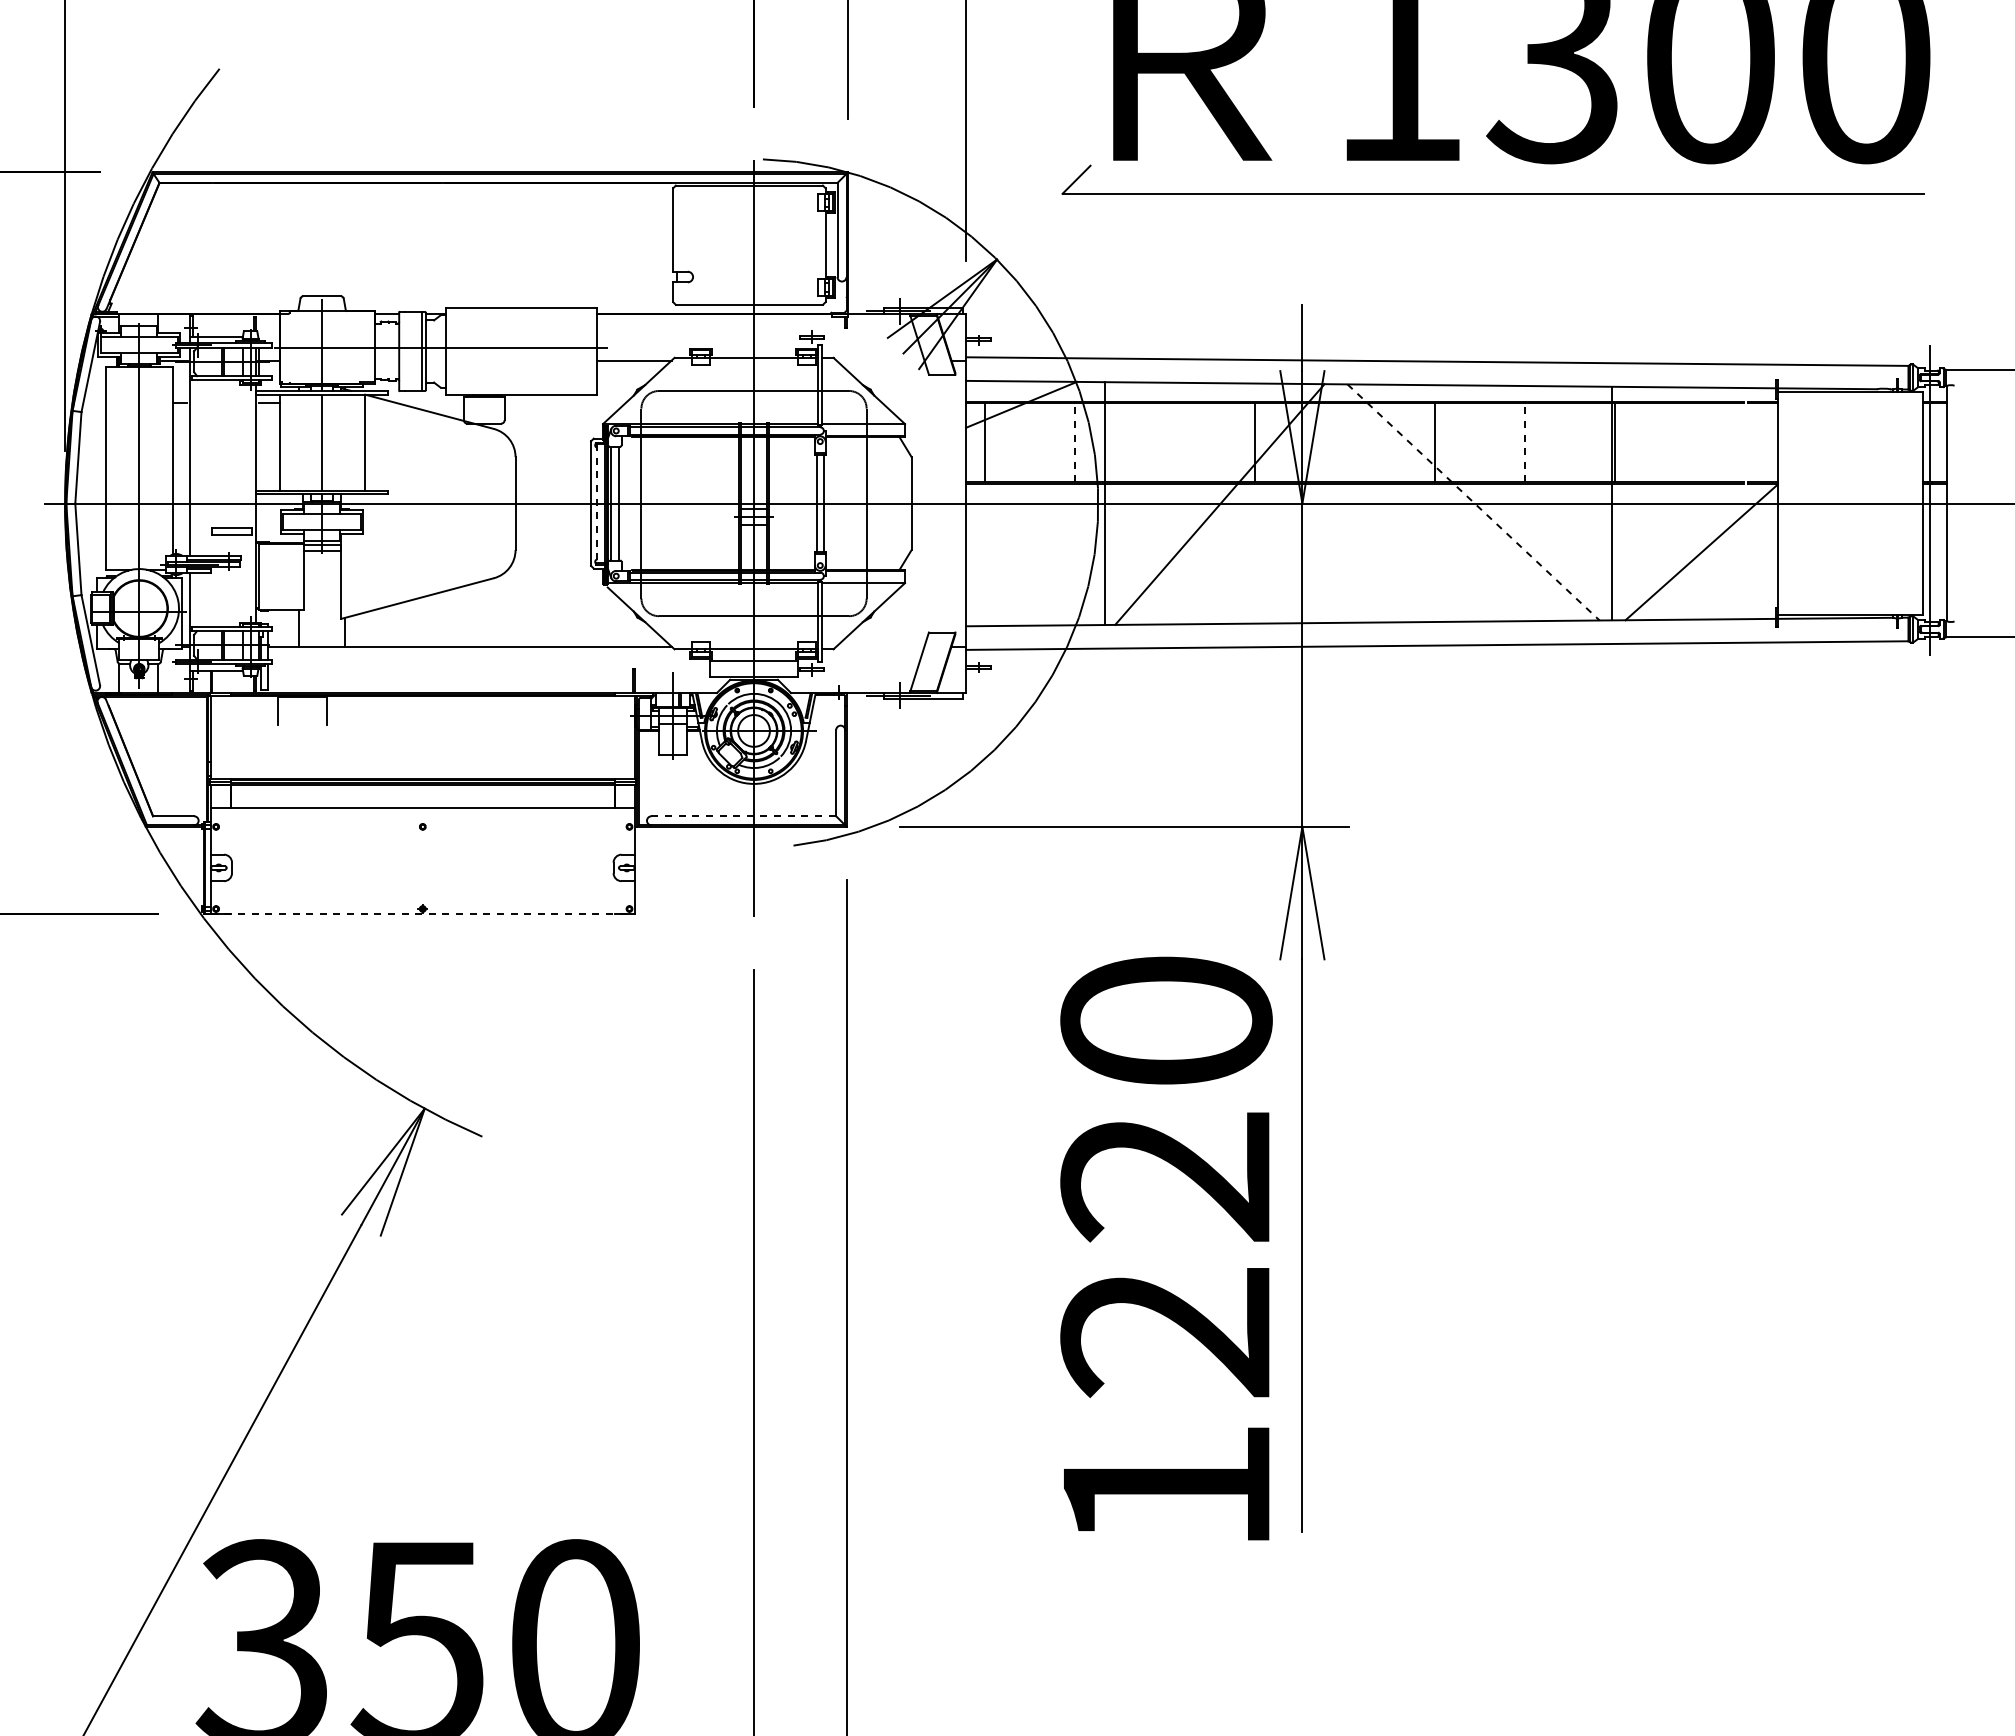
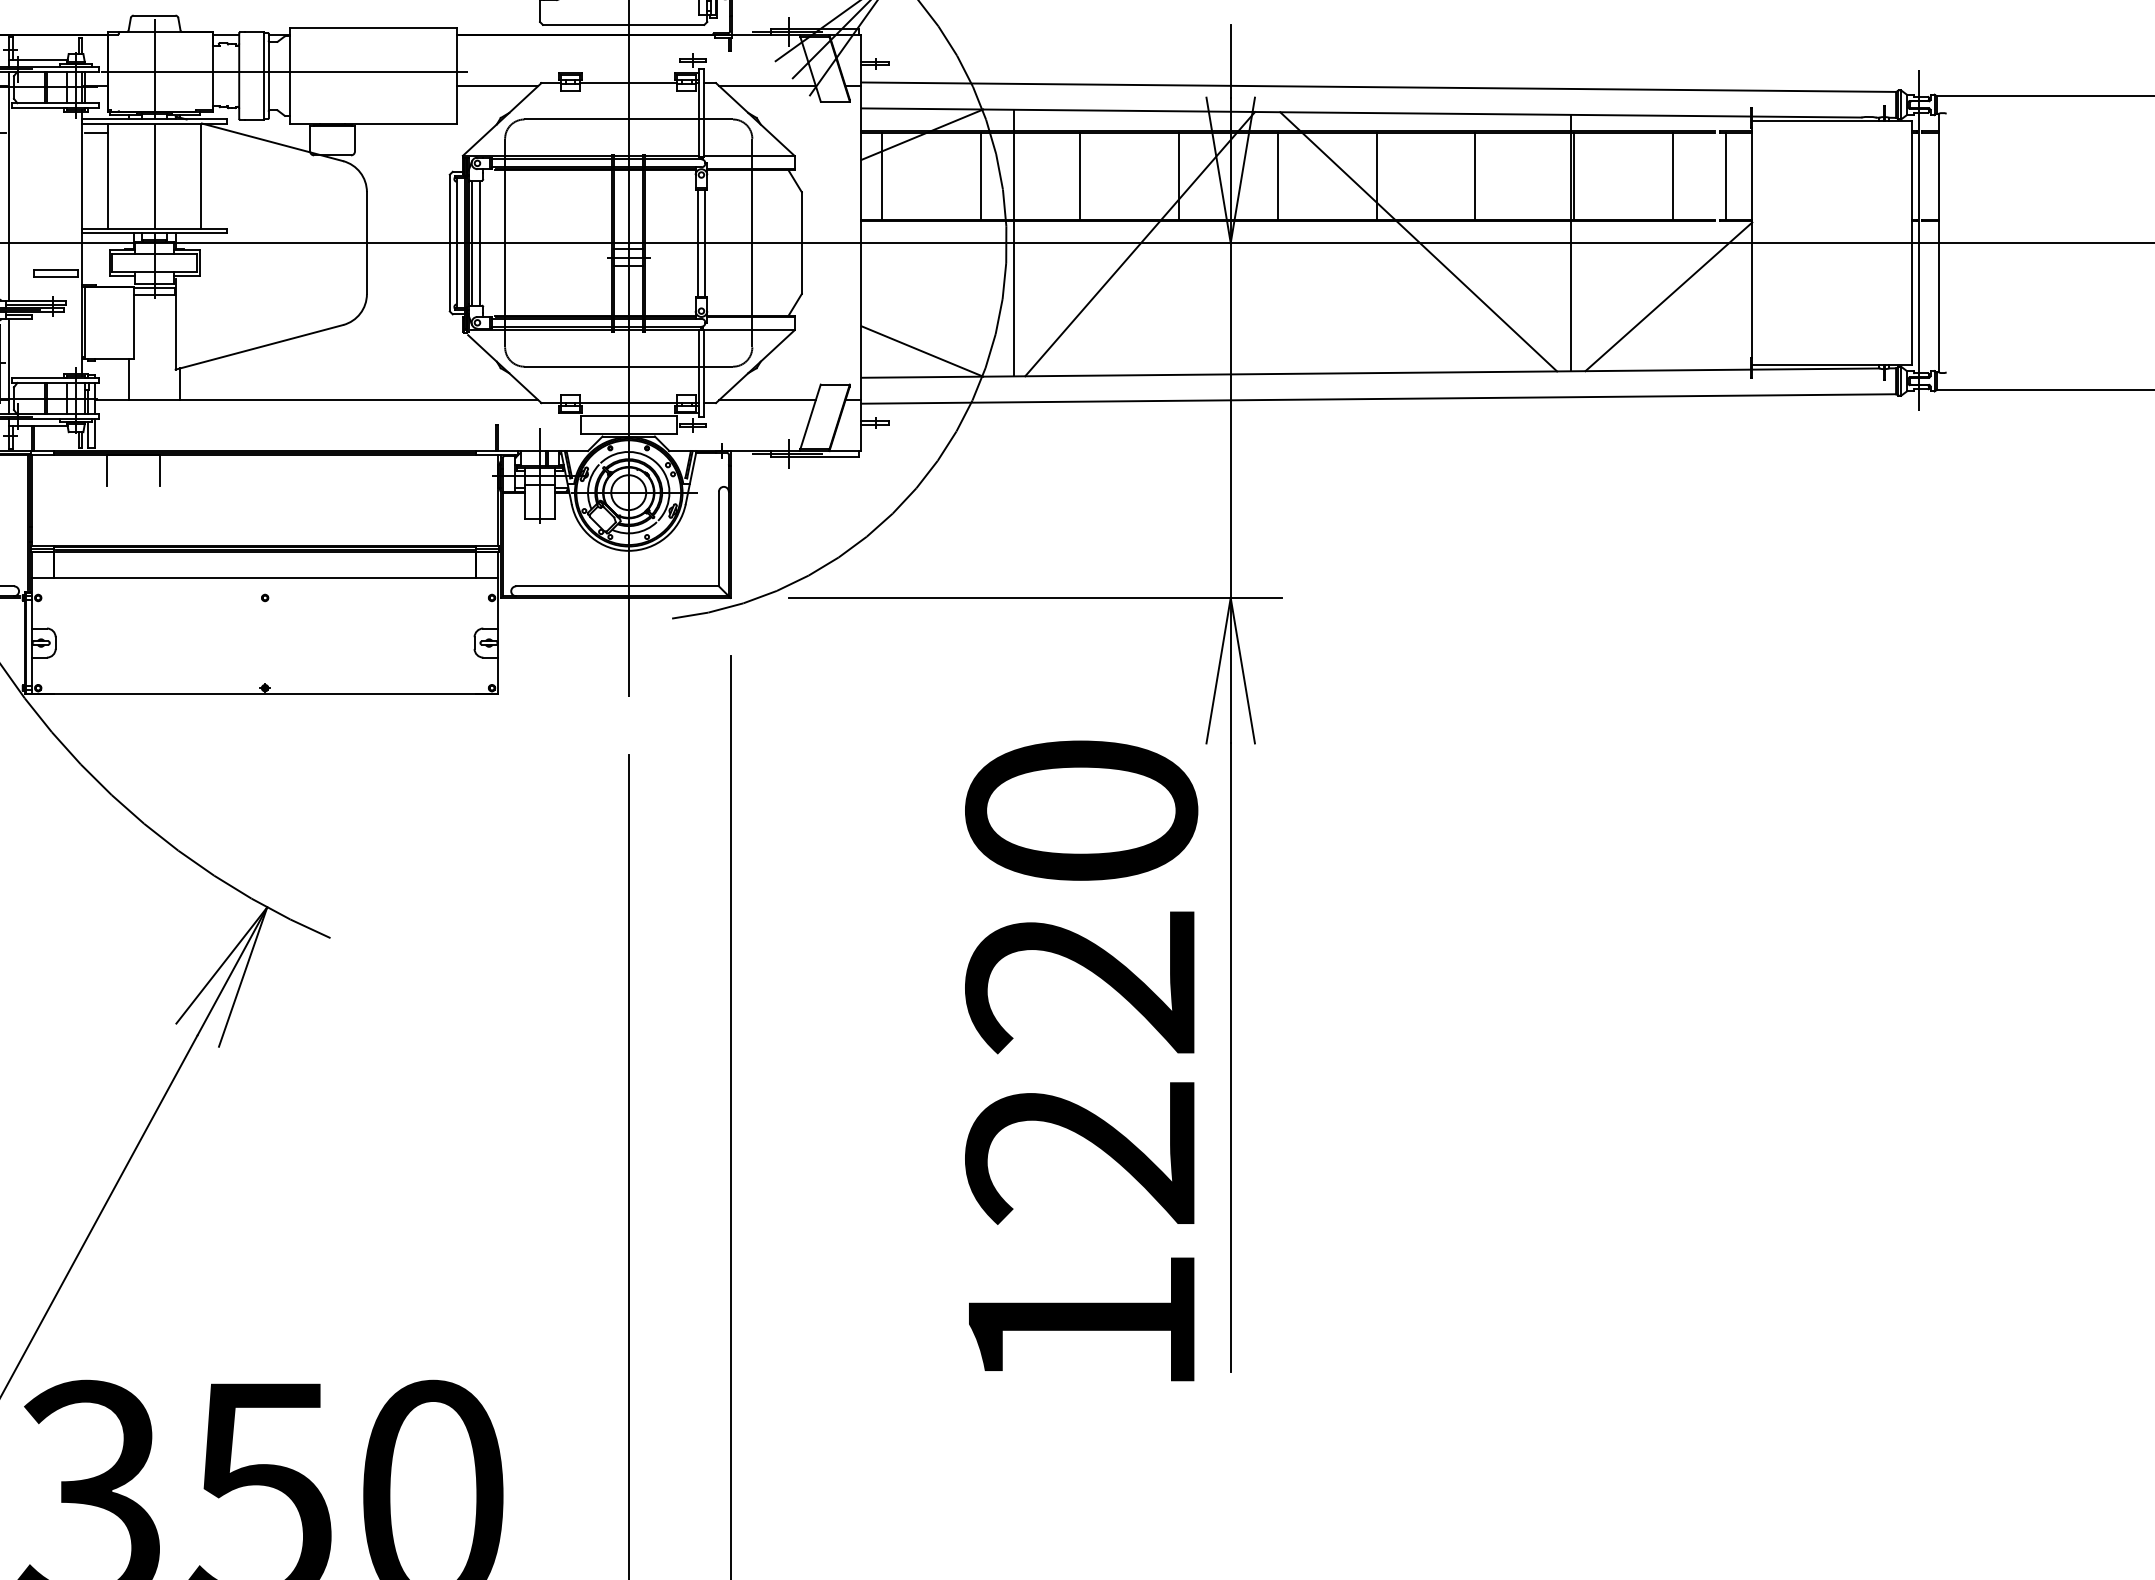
line: (880, 360) -> (767, 86), added
line: (1075, 442) -> (981, 176), dashed -> solid
line: (1165, 442) -> (1080, 176), added
line: (1345, 442) -> (1278, 176), added
line: (1525, 442) -> (1475, 176), dashed -> solid
line: (1705, 442) -> (1673, 176), added
line: (1753, 442) -> (1725, 176), added
line: (1473, 502) -> (1418, 241), dashed -> solid
line: (597, 504) -> (456, 244), dashed -> solid
line: (1021, 602) -> (922, 351), added
line: (880, 646) -> (767, 399), added
line: (744, 816) -> (618, 586), dashed -> solid
line: (422, 914) -> (264, 694), dashed -> solid

